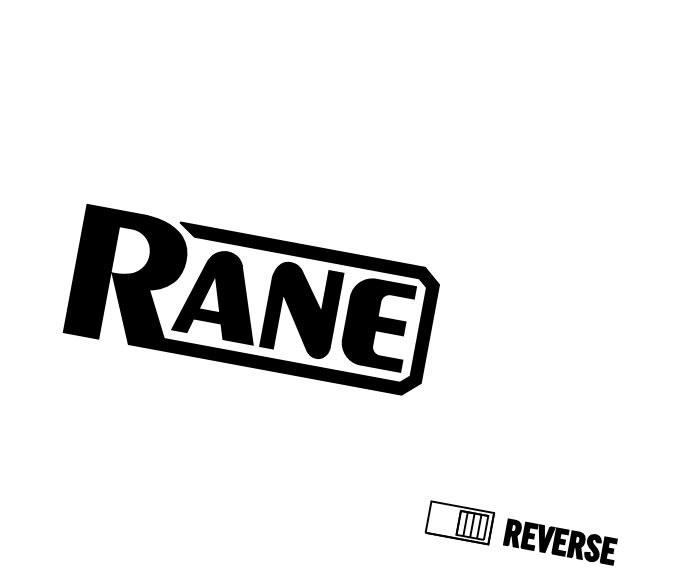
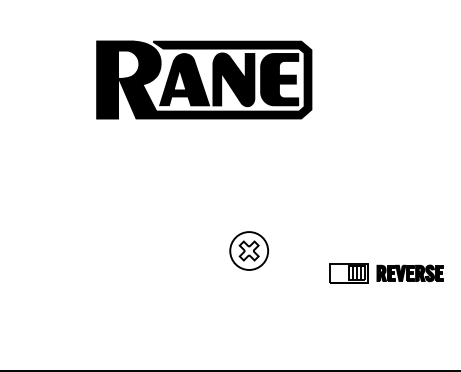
part: (253, 300) -> (204, 79), moved
part: (299, 454) -> (248, 250), added

